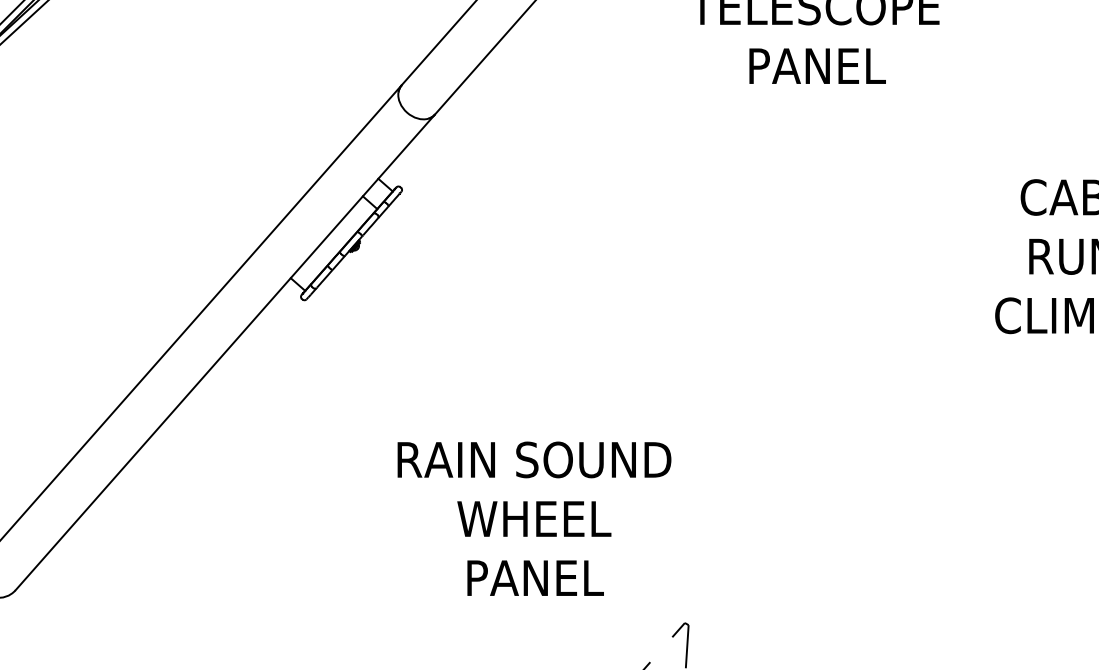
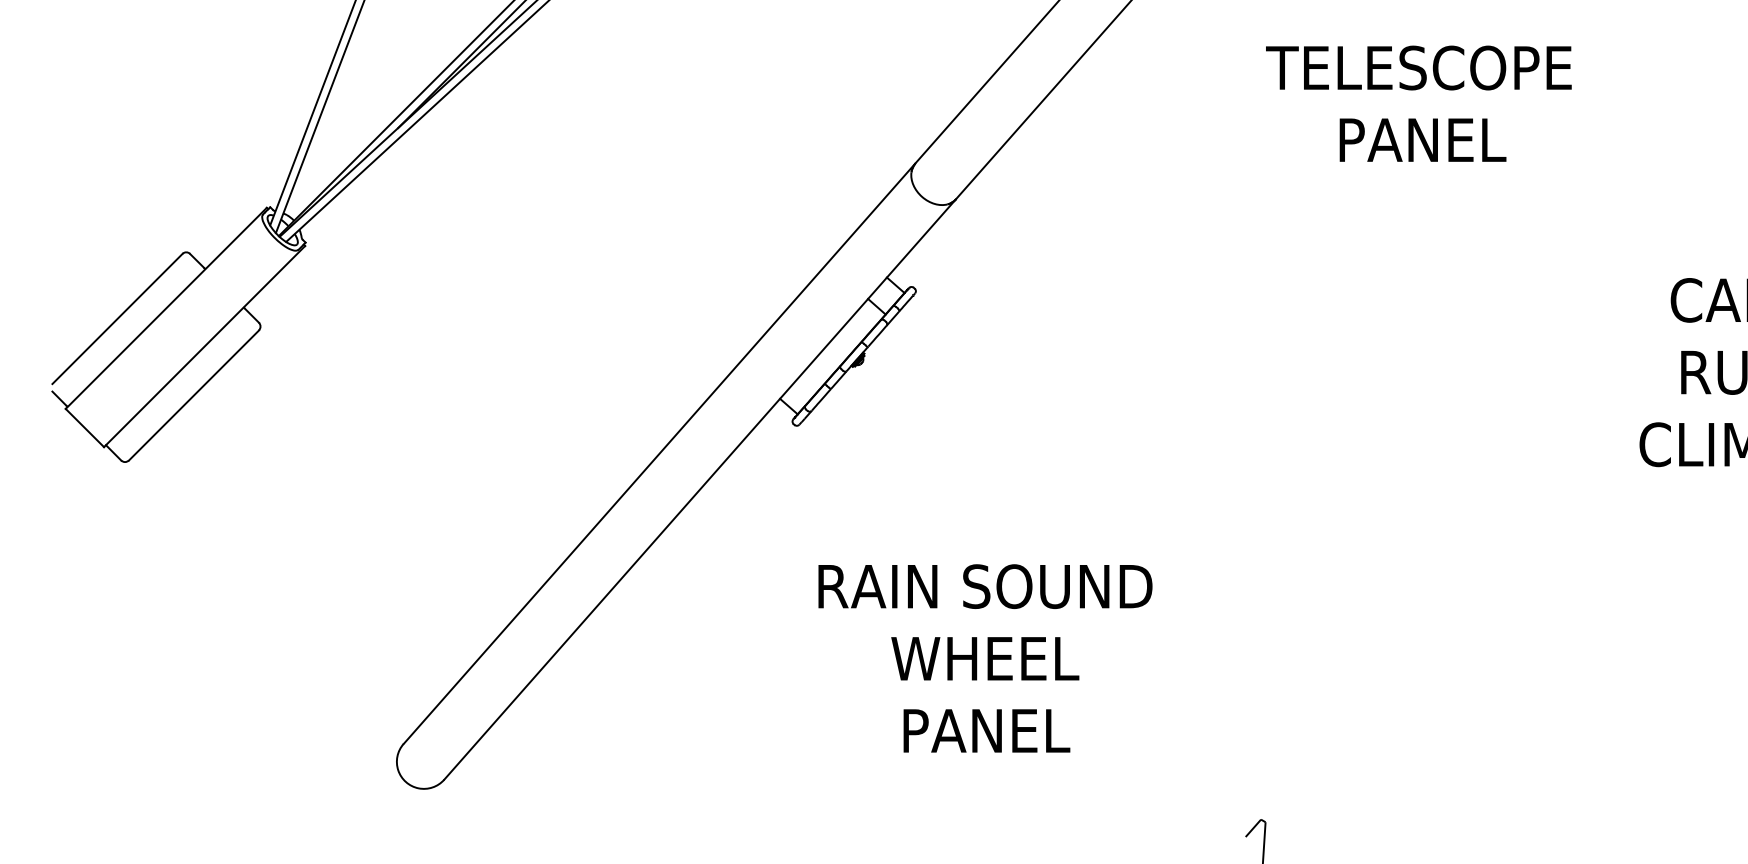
text: (534, 518) -> (985, 658), moved

